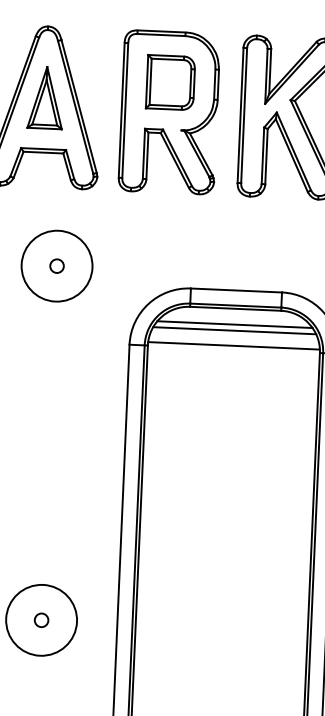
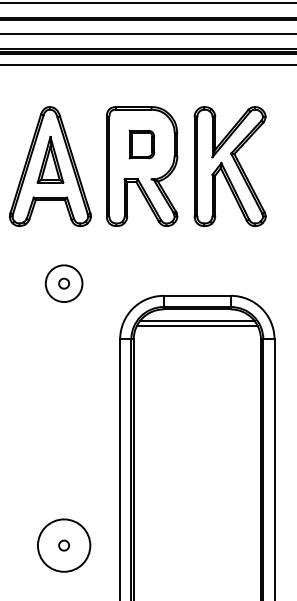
part: (169, 82) -> (141, 144), size x0.7
circle: (56, 265) -> (63, 283), size x0.7
line: (232, 345) -> (196, 336), removed

